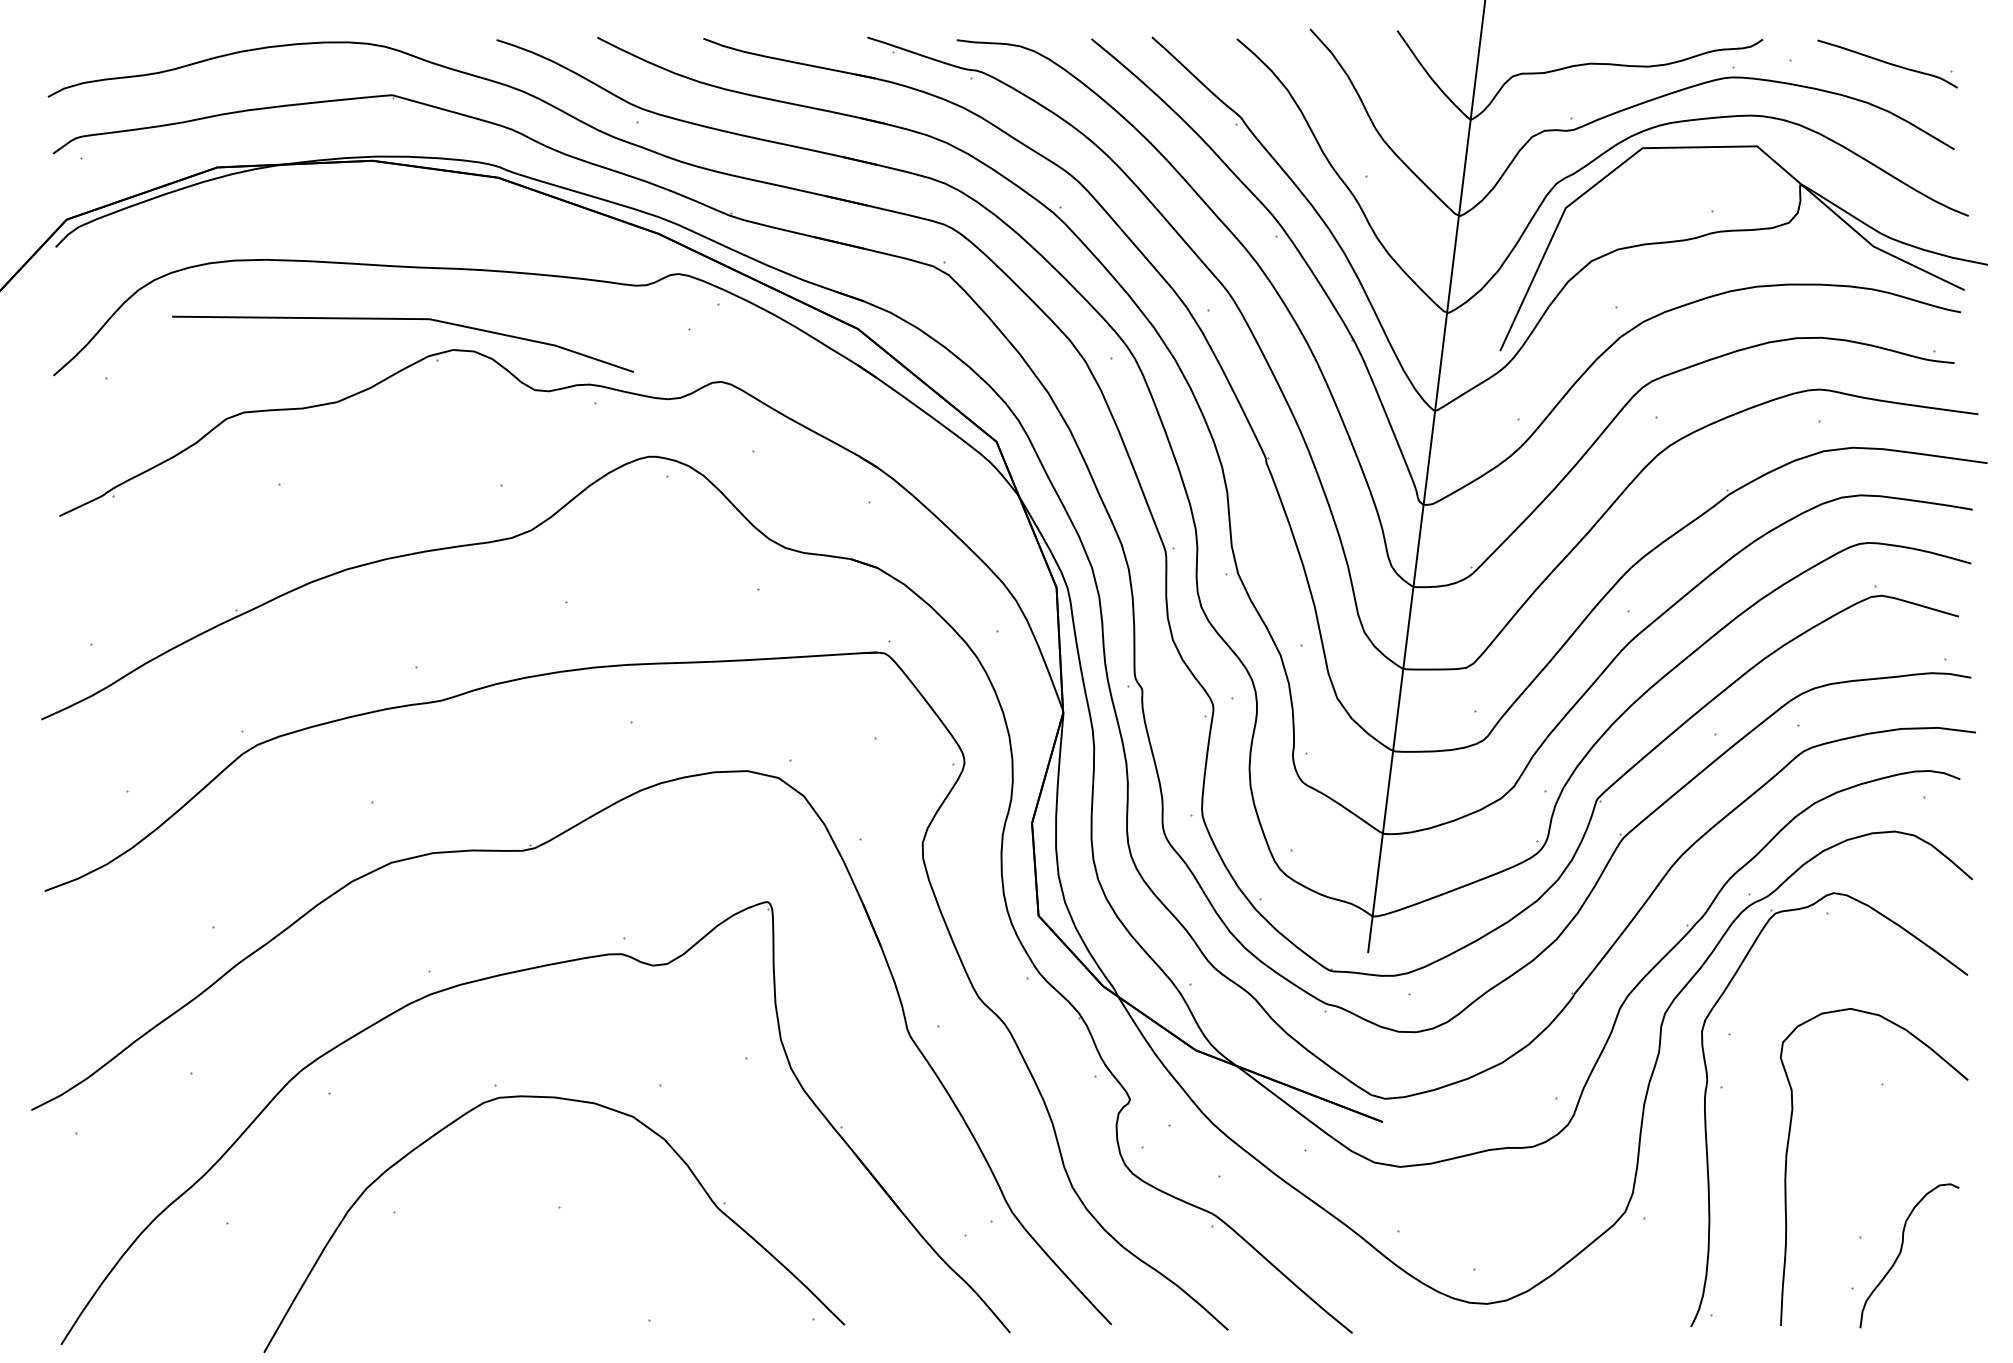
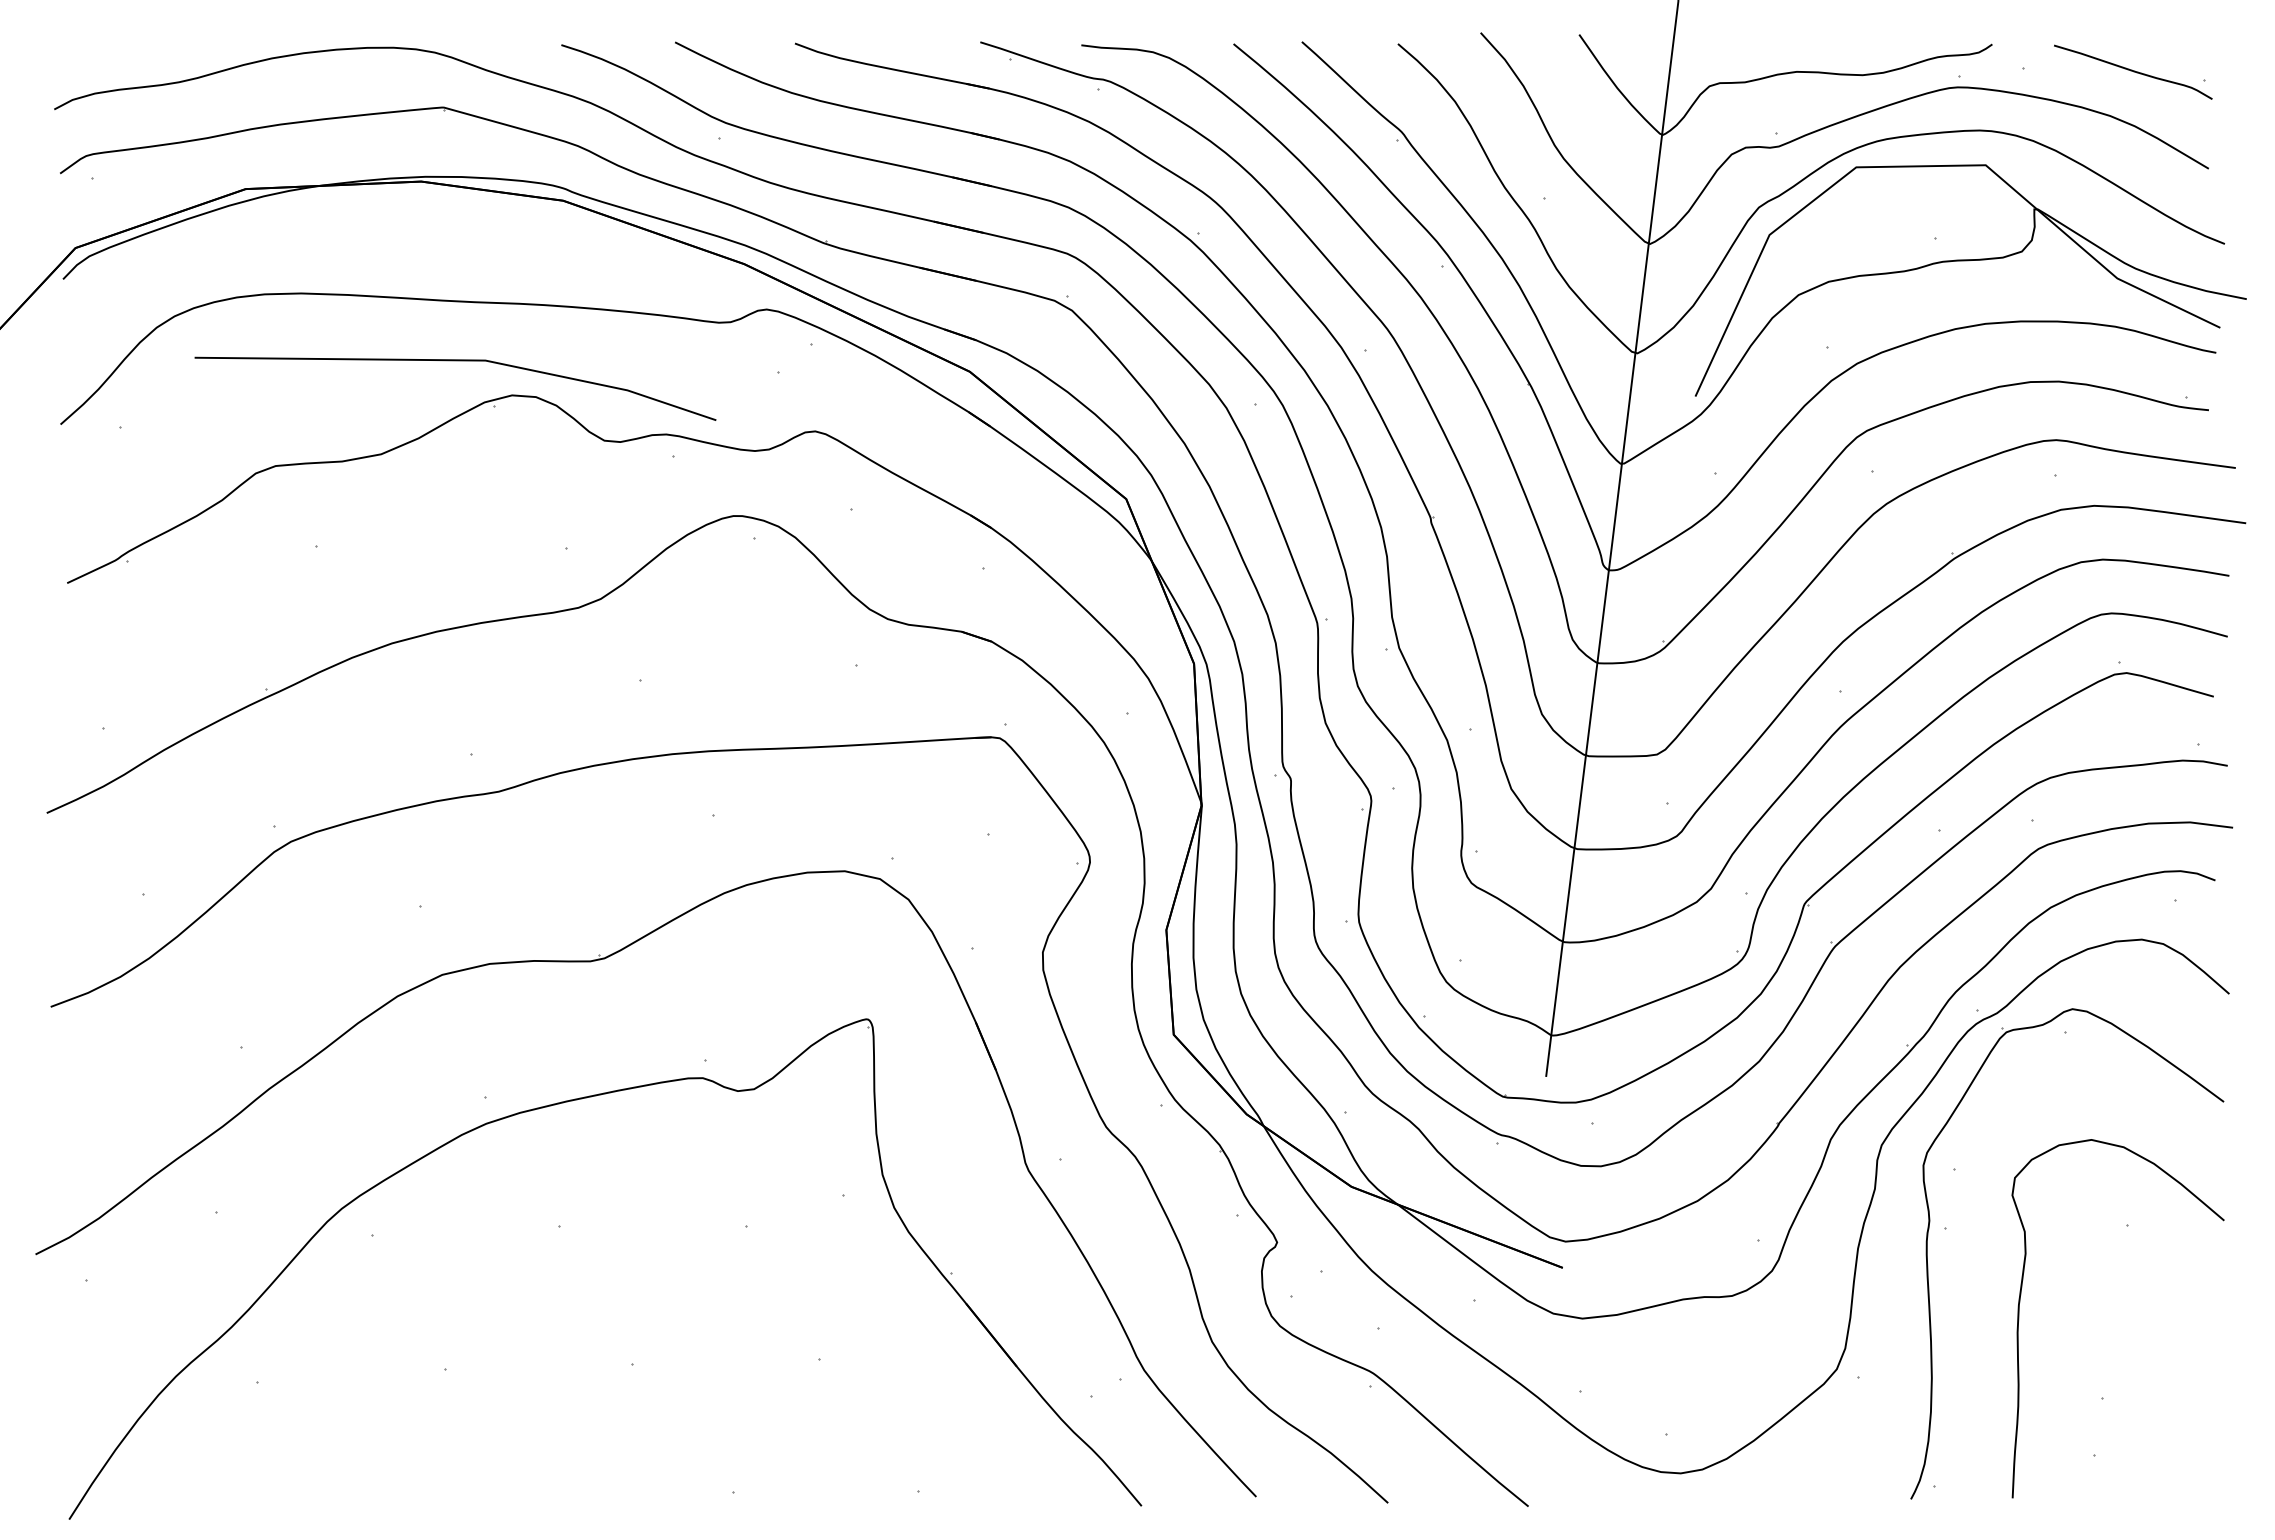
curve: (573, 1101) -> (648, 1244), removed
curve: (1901, 1253) -> (2148, 1416), removed

